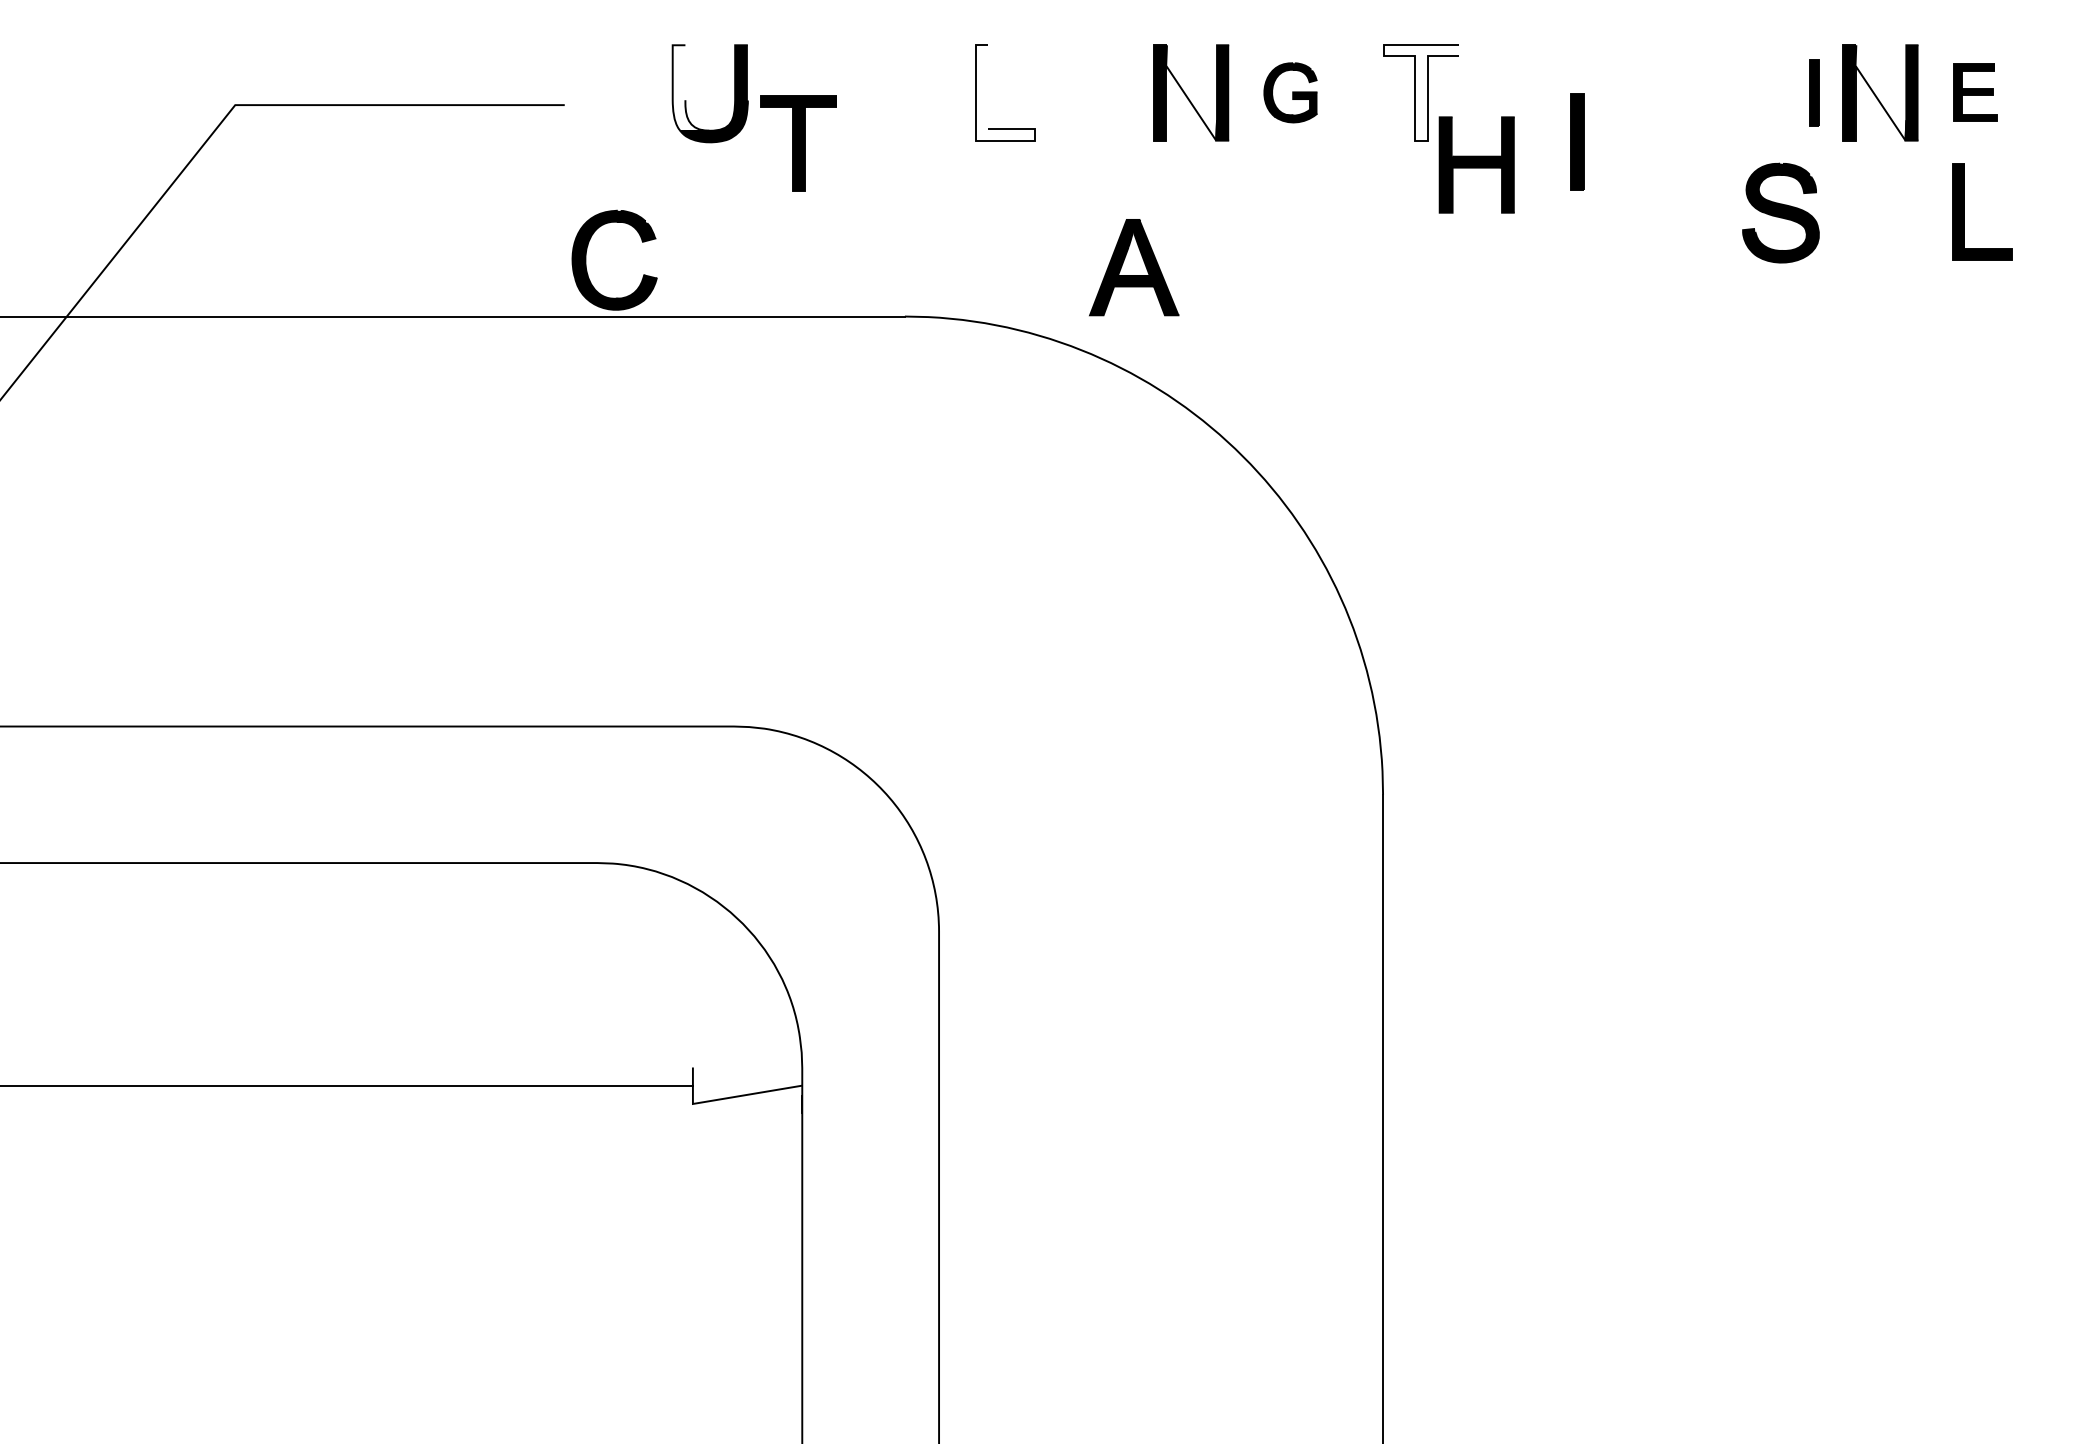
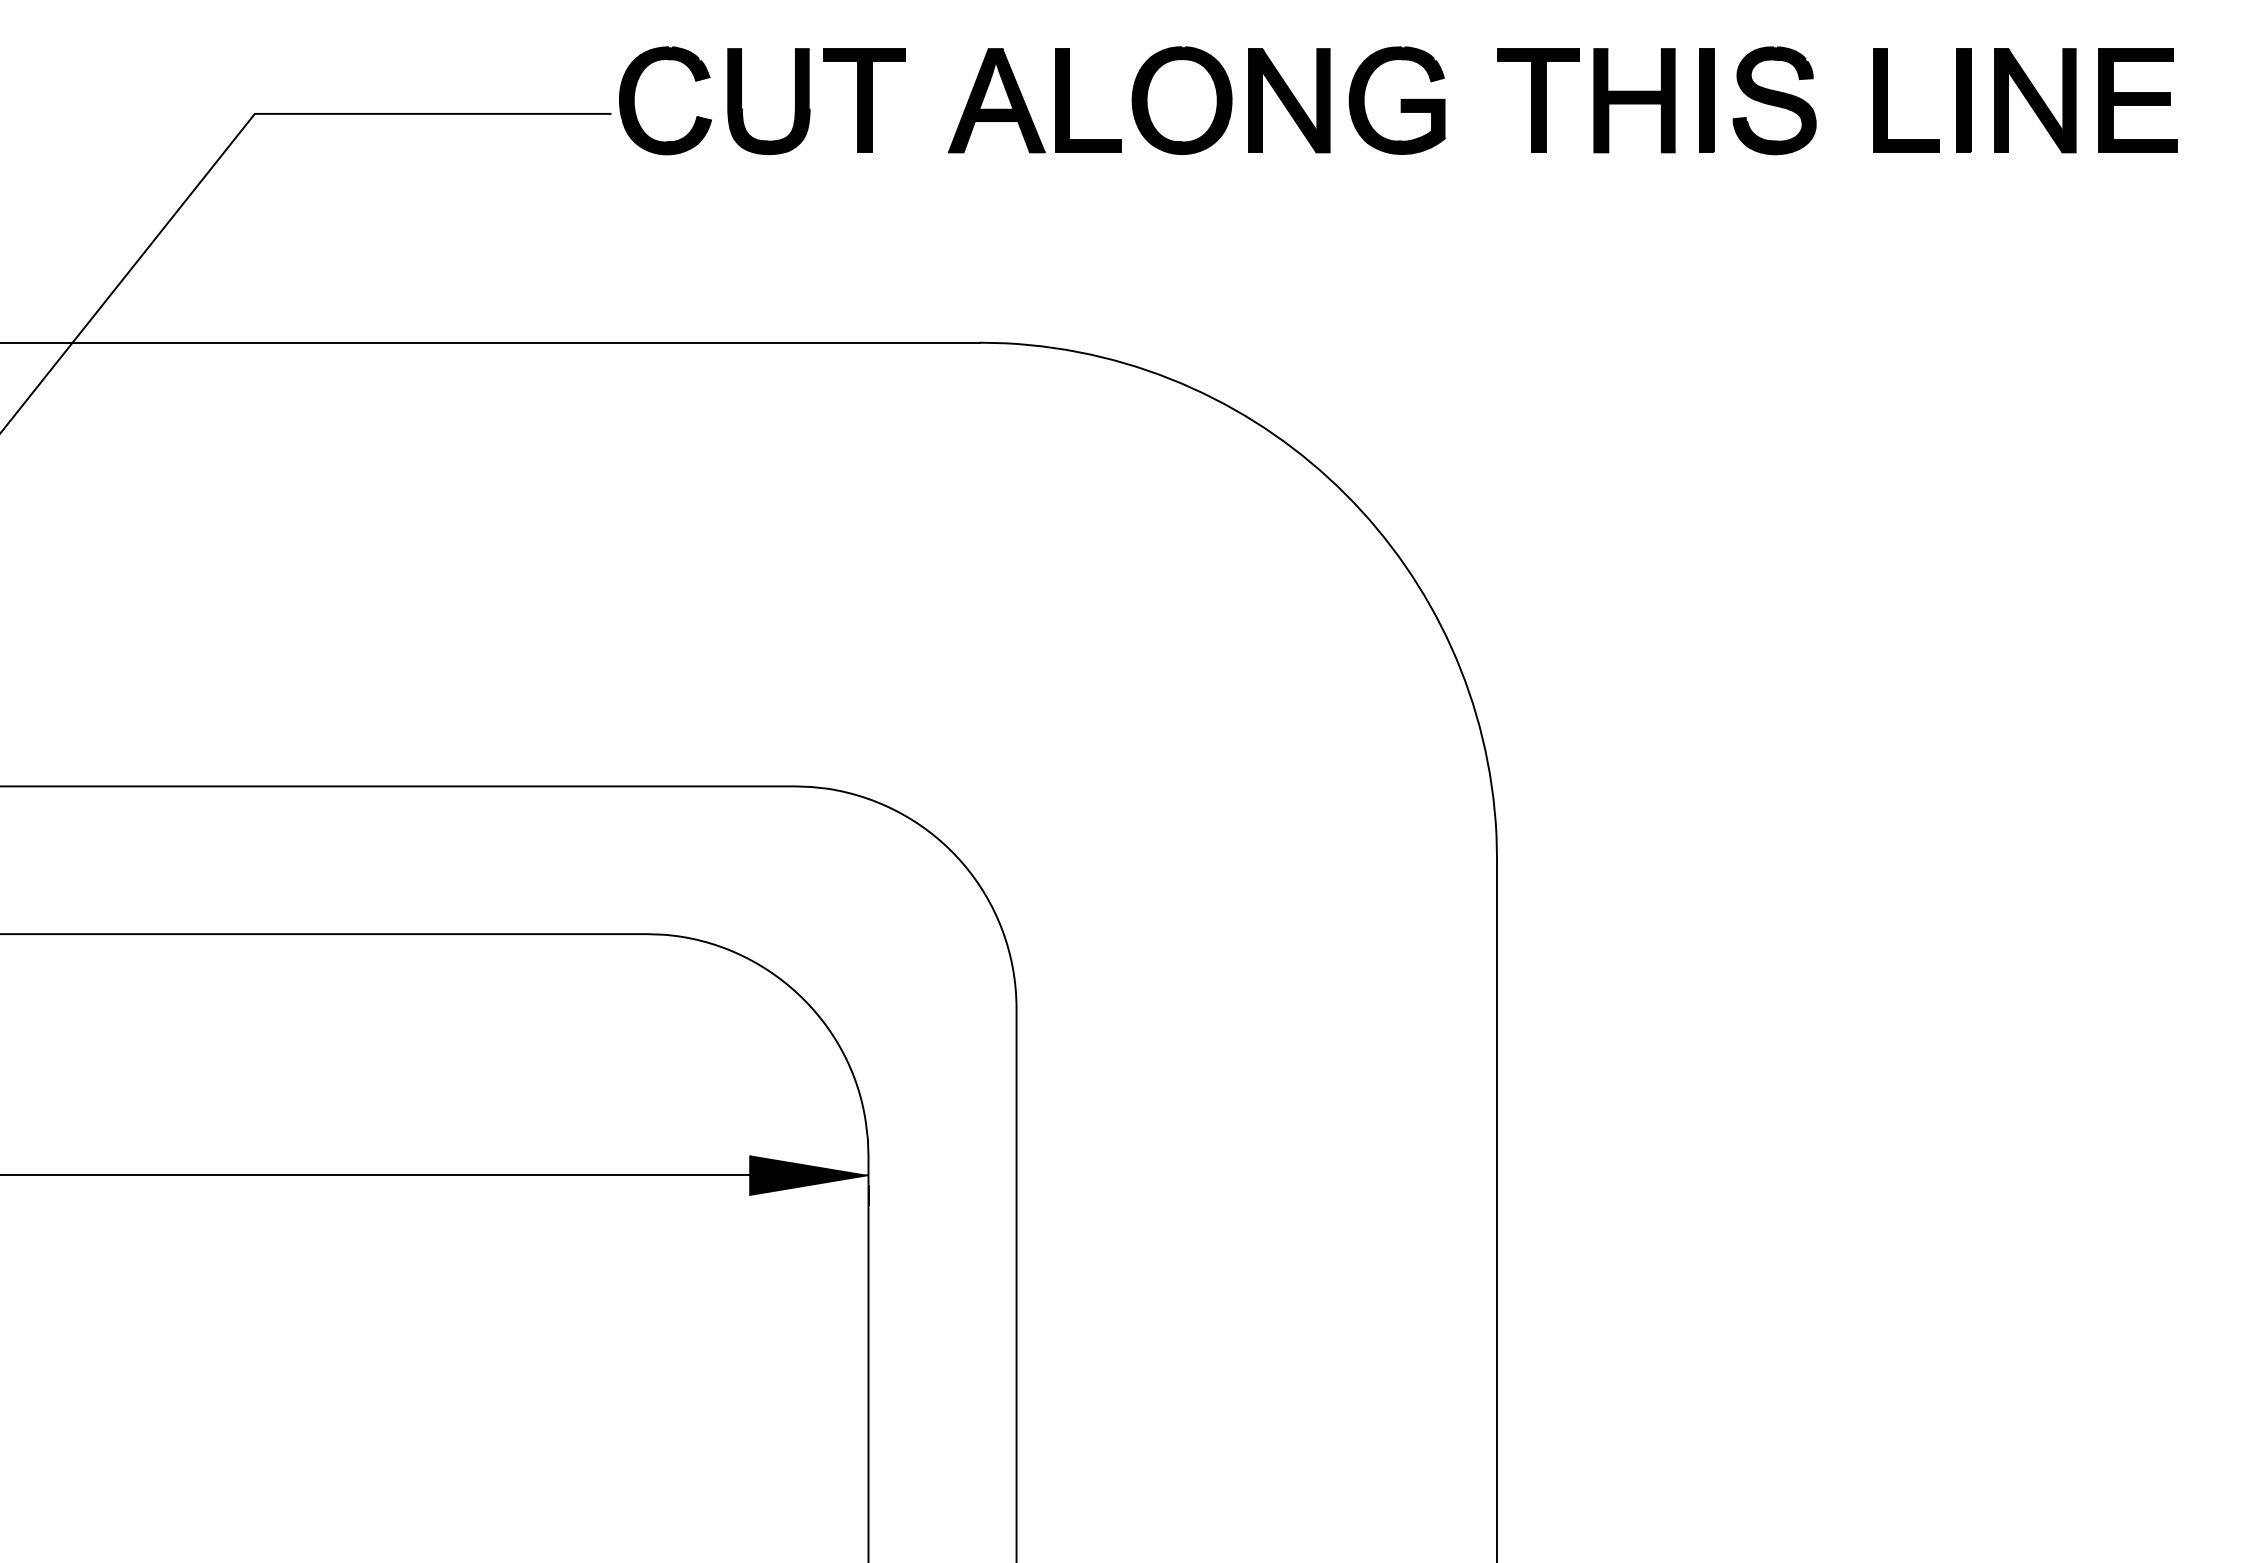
fill: (690, 88) -> (747, 95), added
fill: (1005, 92) -> (1088, 100), added
part: (1091, 92) -> (1181, 100), added
fill: (1191, 92) -> (1289, 100), added
part: (1290, 92) -> (1396, 100), size x1.67
fill: (1421, 92) -> (1538, 100), added
part: (1814, 92) -> (1963, 100), size x1.43
fill: (1880, 92) -> (2035, 100), added
part: (1974, 92) -> (2137, 100), size x1.67
part: (1576, 141) -> (1706, 100), moved
part: (798, 143) -> (864, 100), moved
part: (1476, 164) -> (1634, 100), moved
part: (1964, 211) -> (1887, 100), moved
part: (1780, 212) -> (1774, 100), moved
part: (586, 253) -> (635, 93), moved
part: (1133, 267) -> (996, 100), moved
fill: (747, 1085) -> (809, 1174), added

